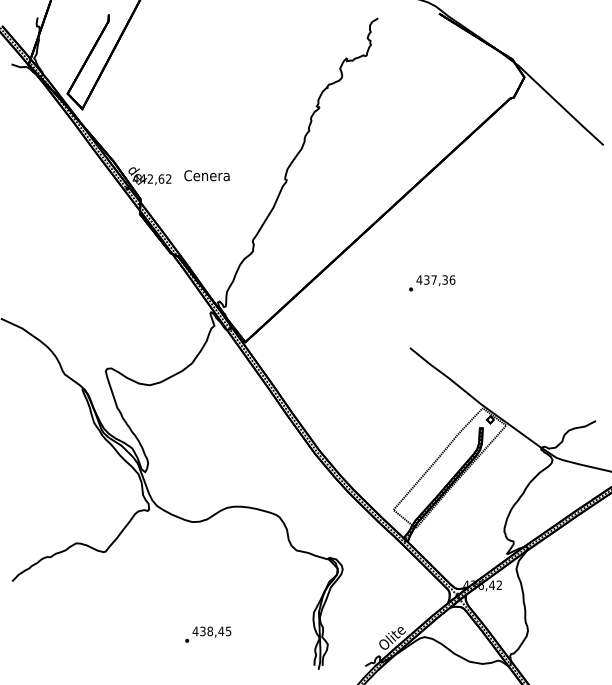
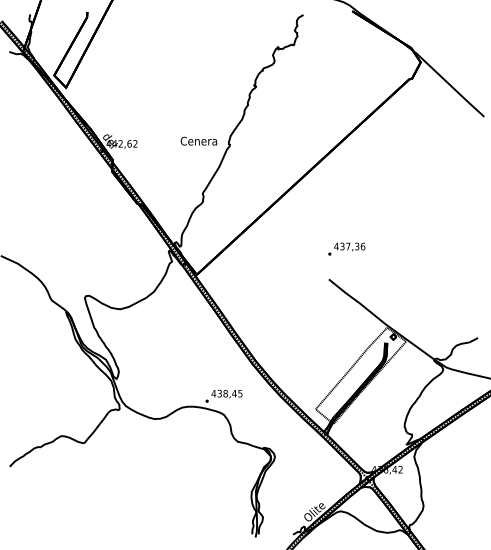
text: (206, 175) -> (198, 141), moved
text: (432, 283) -> (346, 249), moved
text: (208, 634) -> (224, 396), moved

